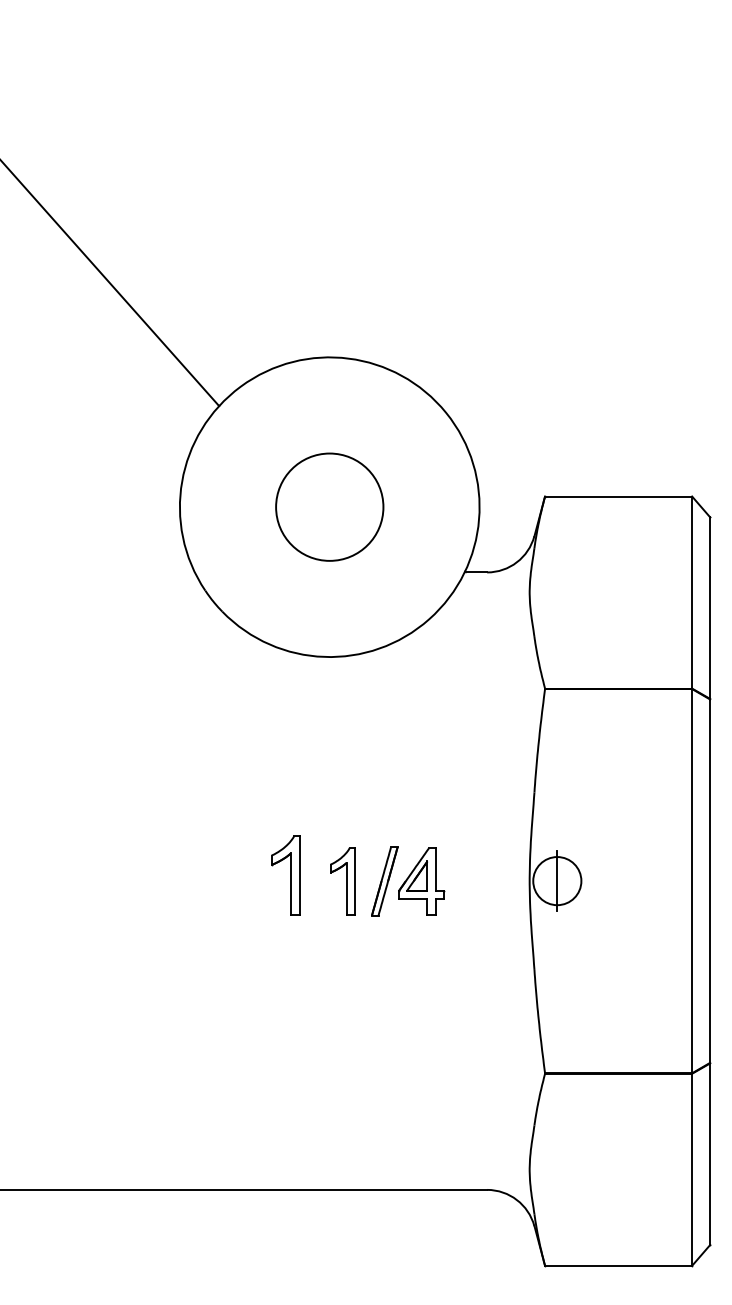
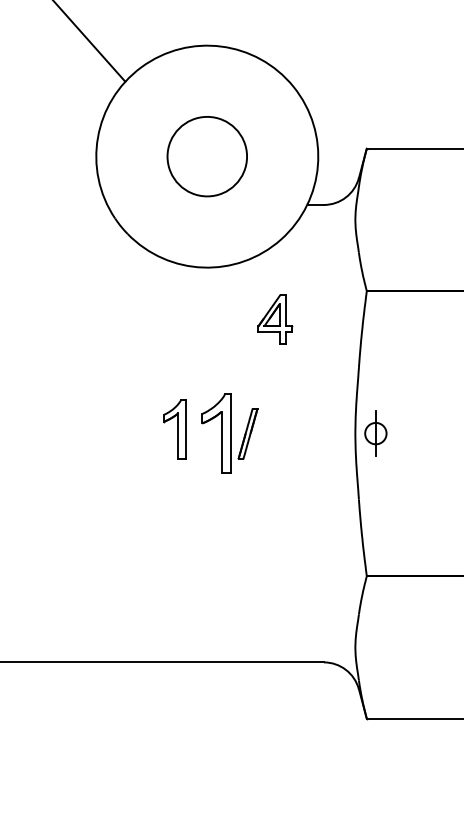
part: (342, 881) -> (216, 433), size x1.6
part: (421, 881) -> (275, 319), moved
circle: (557, 881) -> (376, 433), size x0.6

